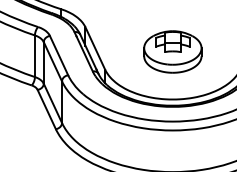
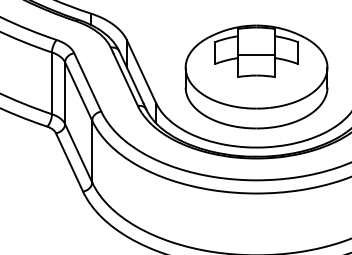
part: (172, 51) -> (256, 76), size x1.67

